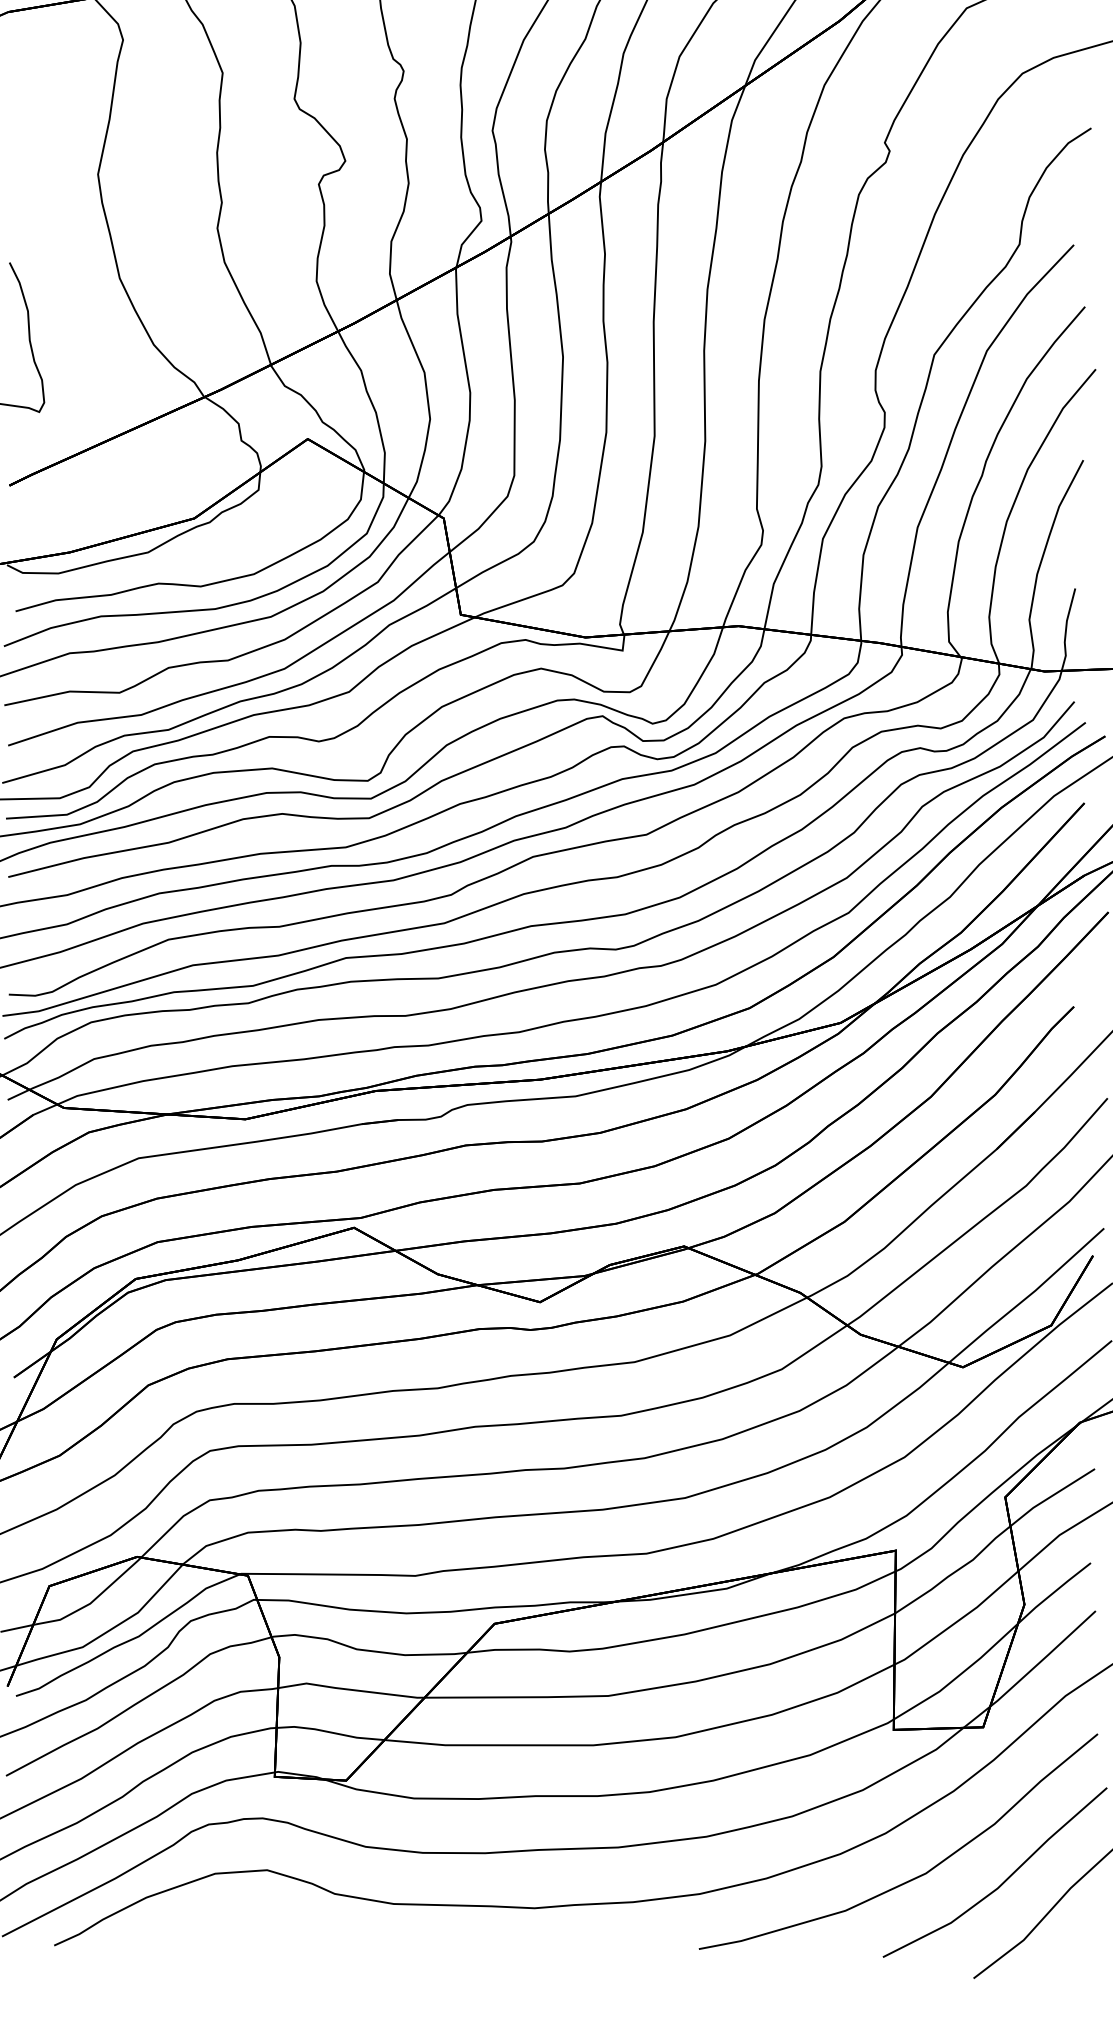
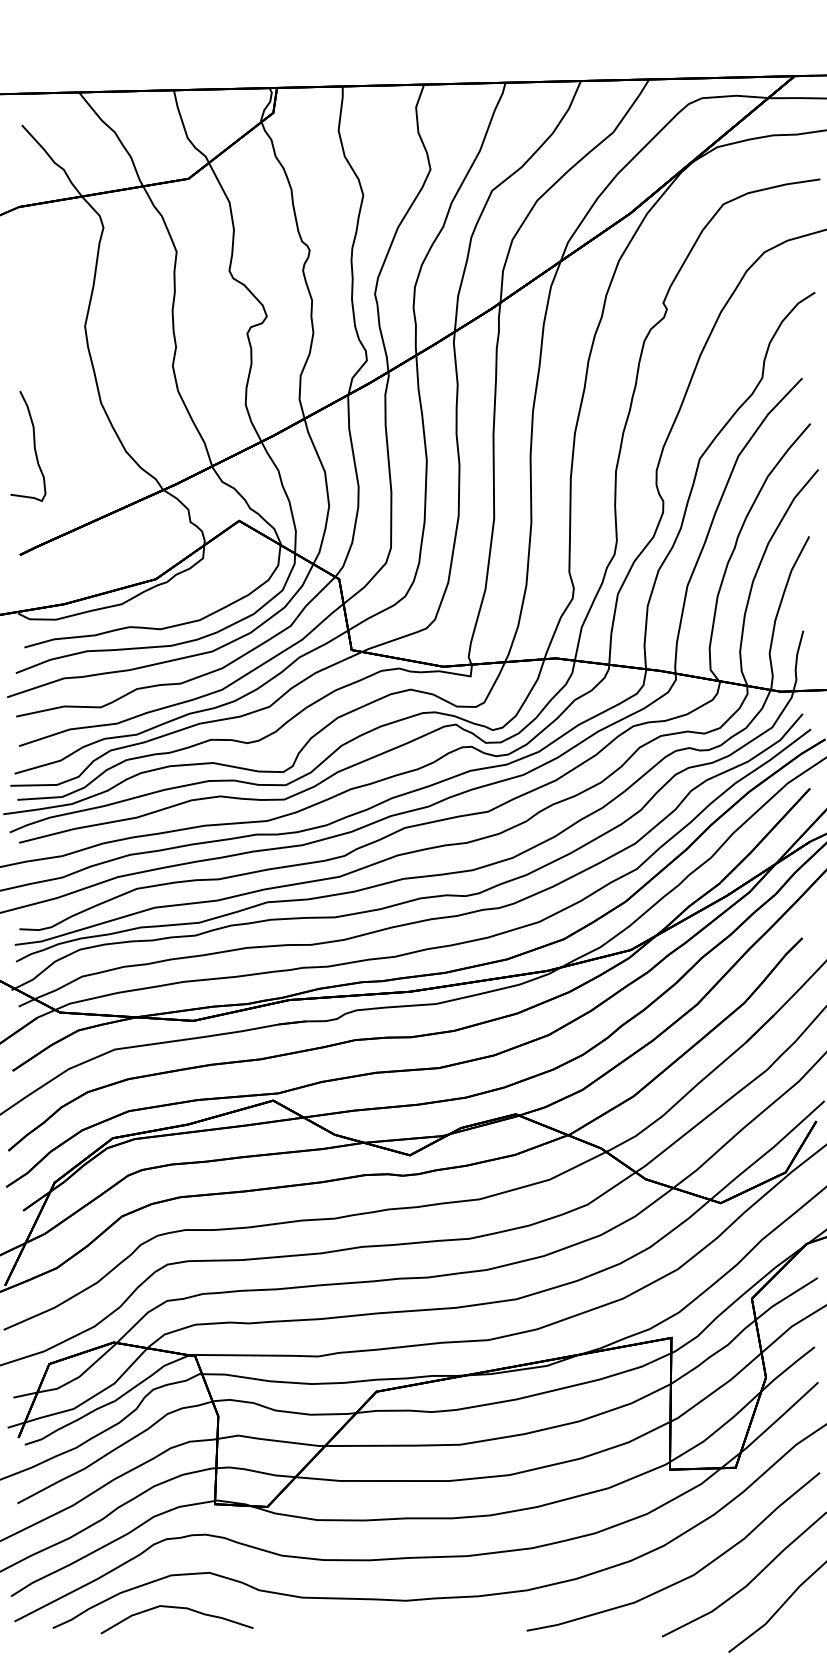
curve: (222, 1918) -> (176, 1608), added

